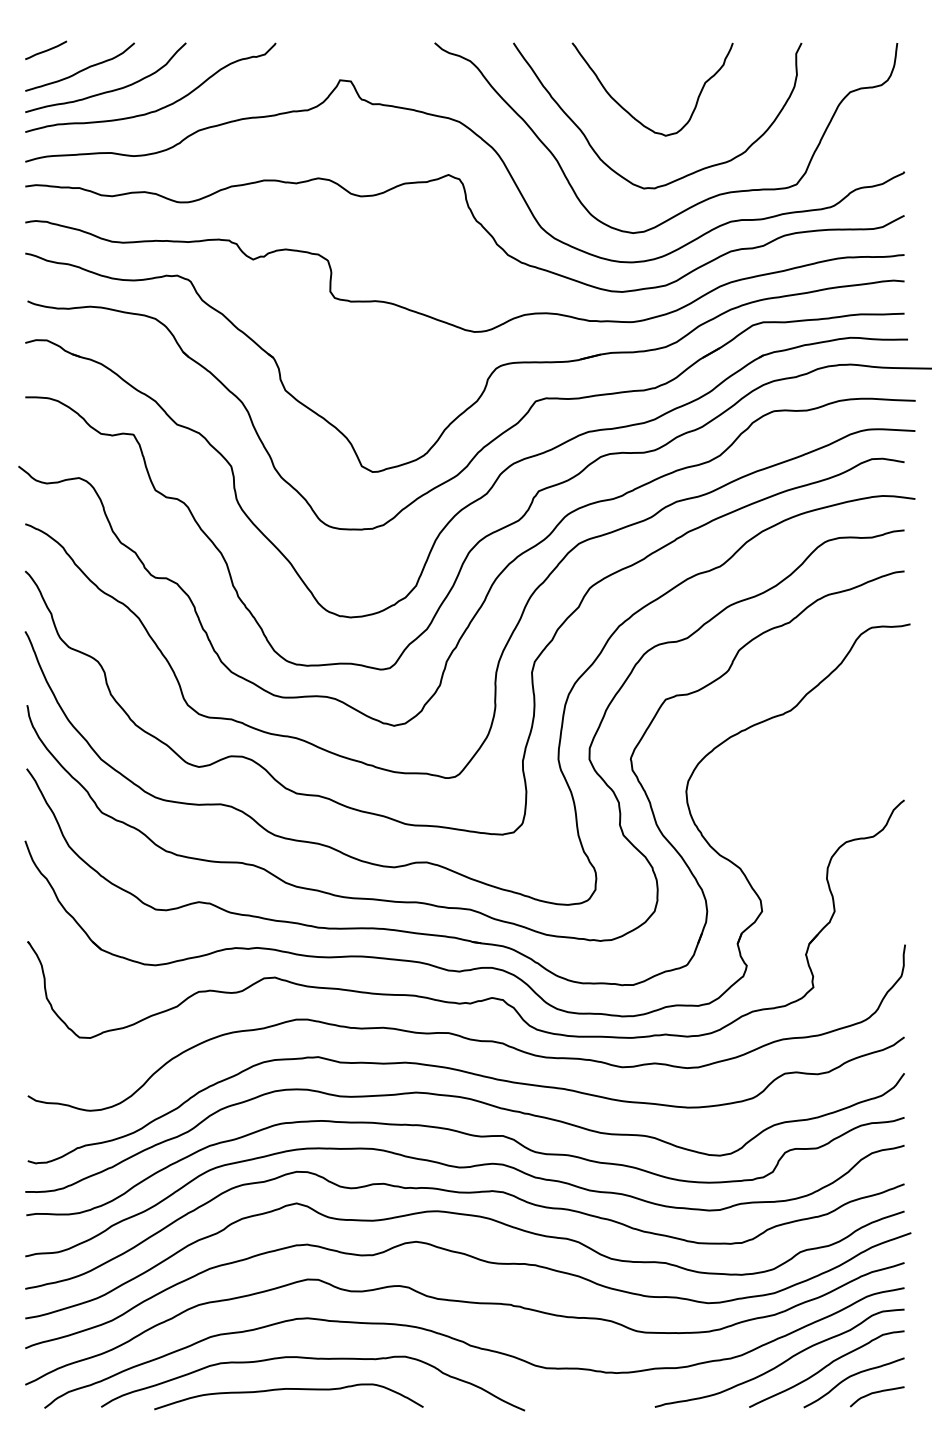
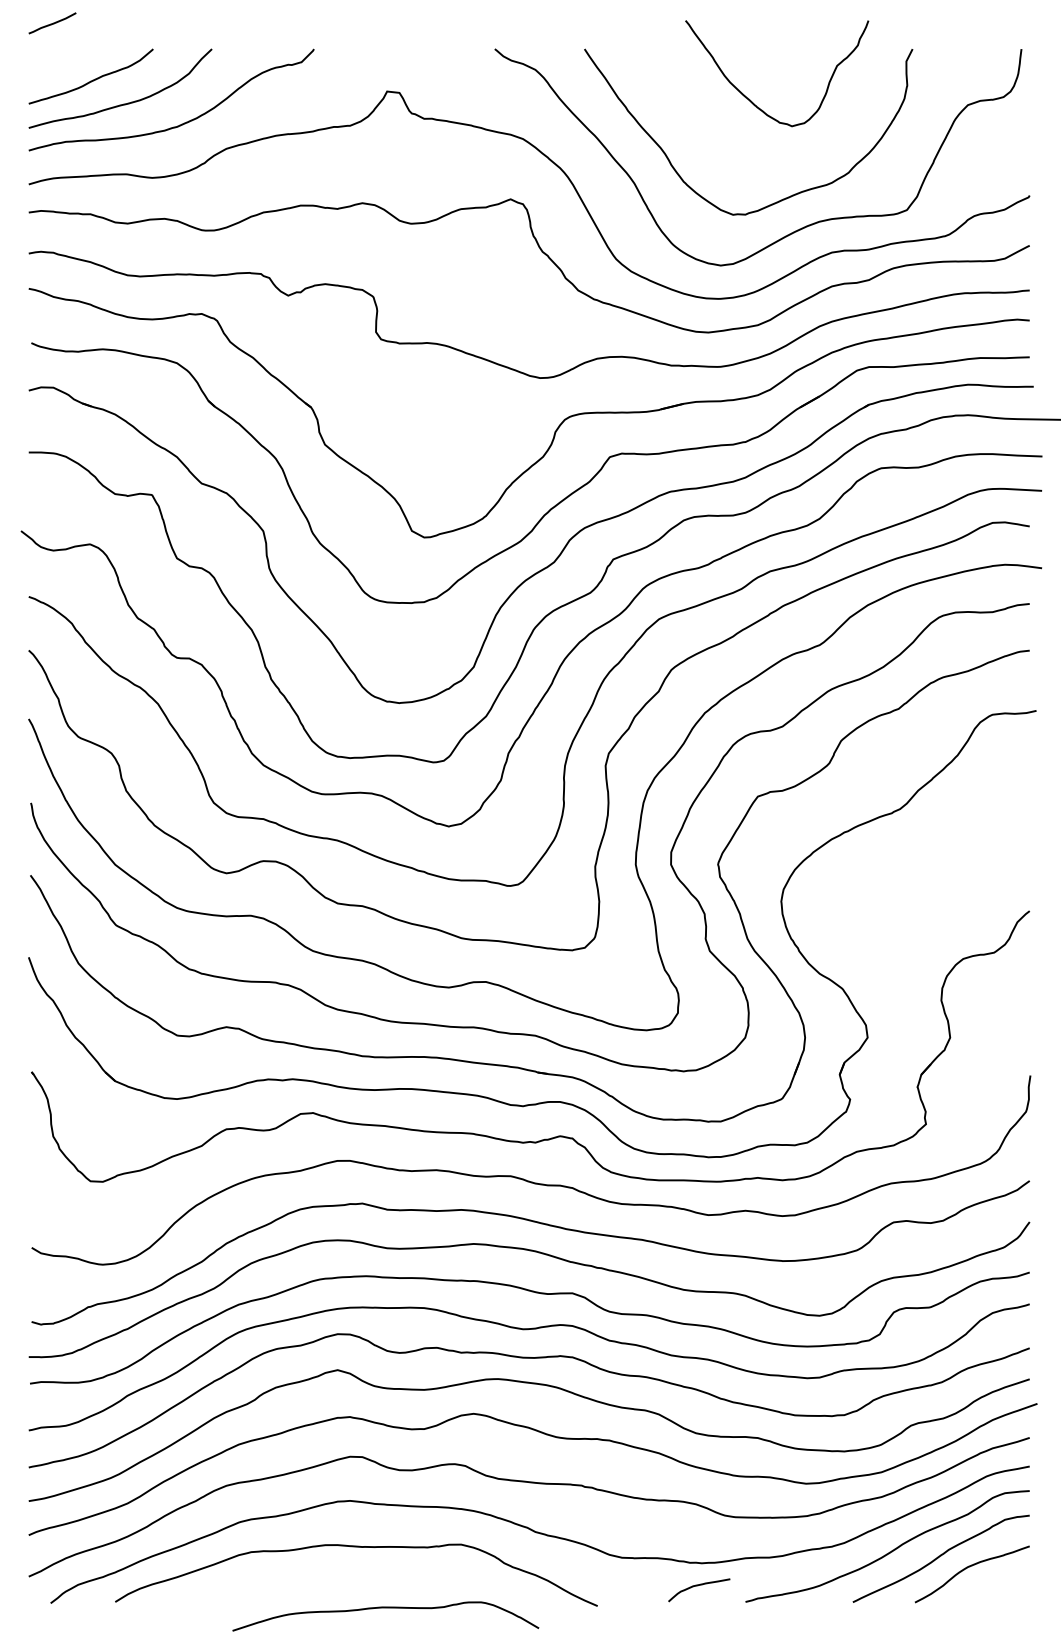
line: (46, 49) -> (52, 22), moved
curve: (629, 112) -> (750, 99), moved
curve: (288, 1389) -> (385, 1608), moved
curve: (876, 1393) -> (698, 1586), moved

